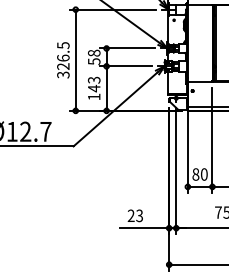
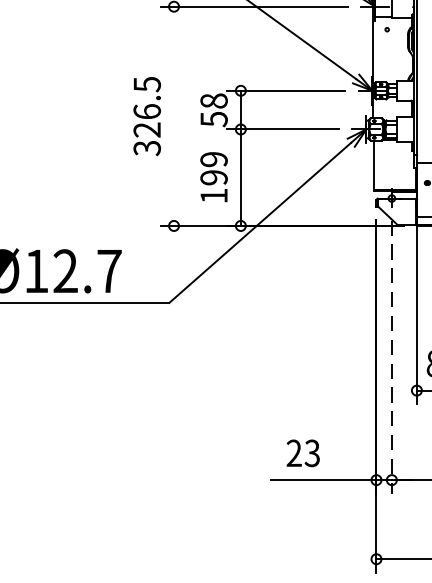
line: (75, 59) -> (173, 114), removed
text: (93, 84) -> (212, 168), 143 -> 199
line: (176, 171) -> (392, 357), solid -> dashed

